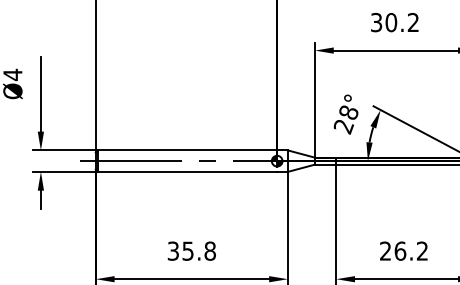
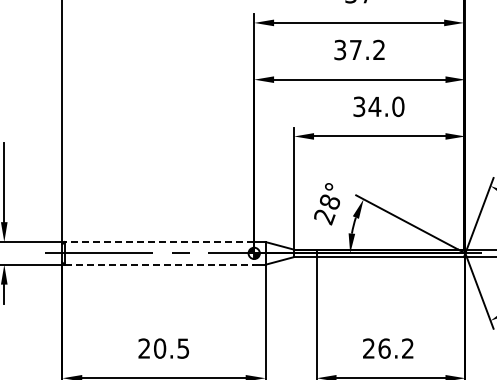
text: (402, 22) -> (386, 106), 30.2 -> 34.0
line: (187, 150) -> (159, 242), solid -> dashed
line: (187, 171) -> (159, 264), solid -> dashed
text: (191, 251) -> (163, 348), 35.8 -> 20.5

